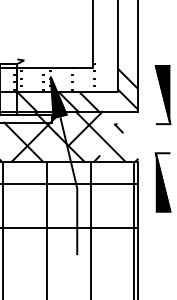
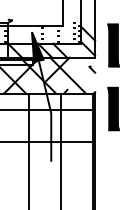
fill: (162, 94) -> (113, 45), added
part: (118, 128) -> (92, 69), moved
fill: (162, 182) -> (113, 109), added

